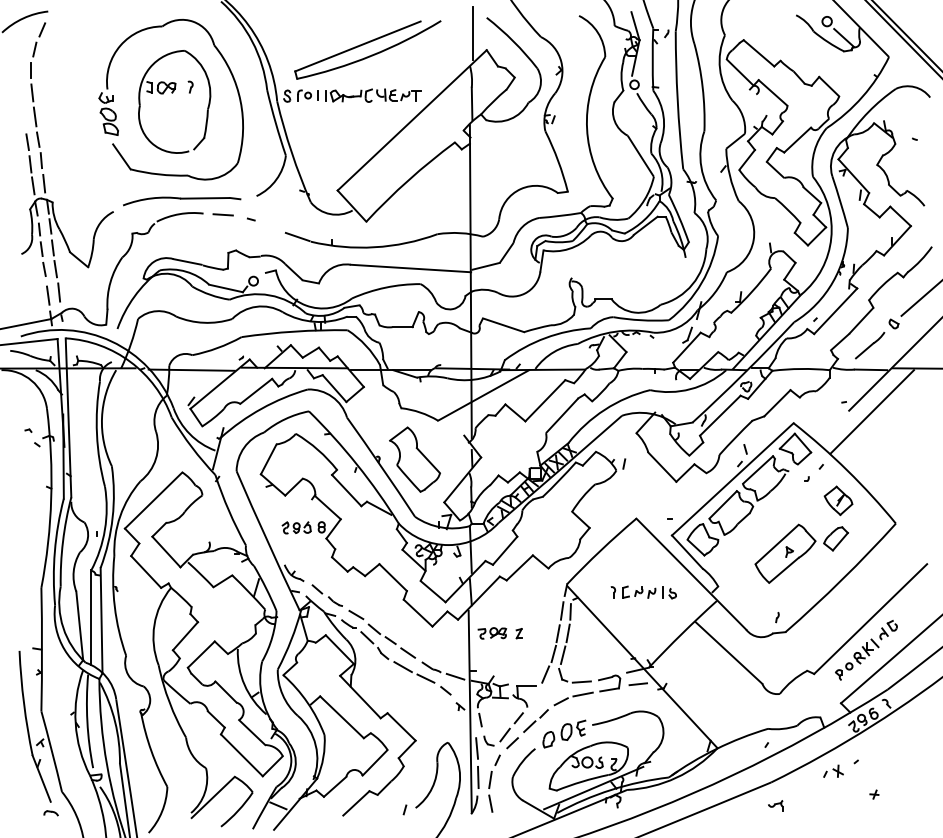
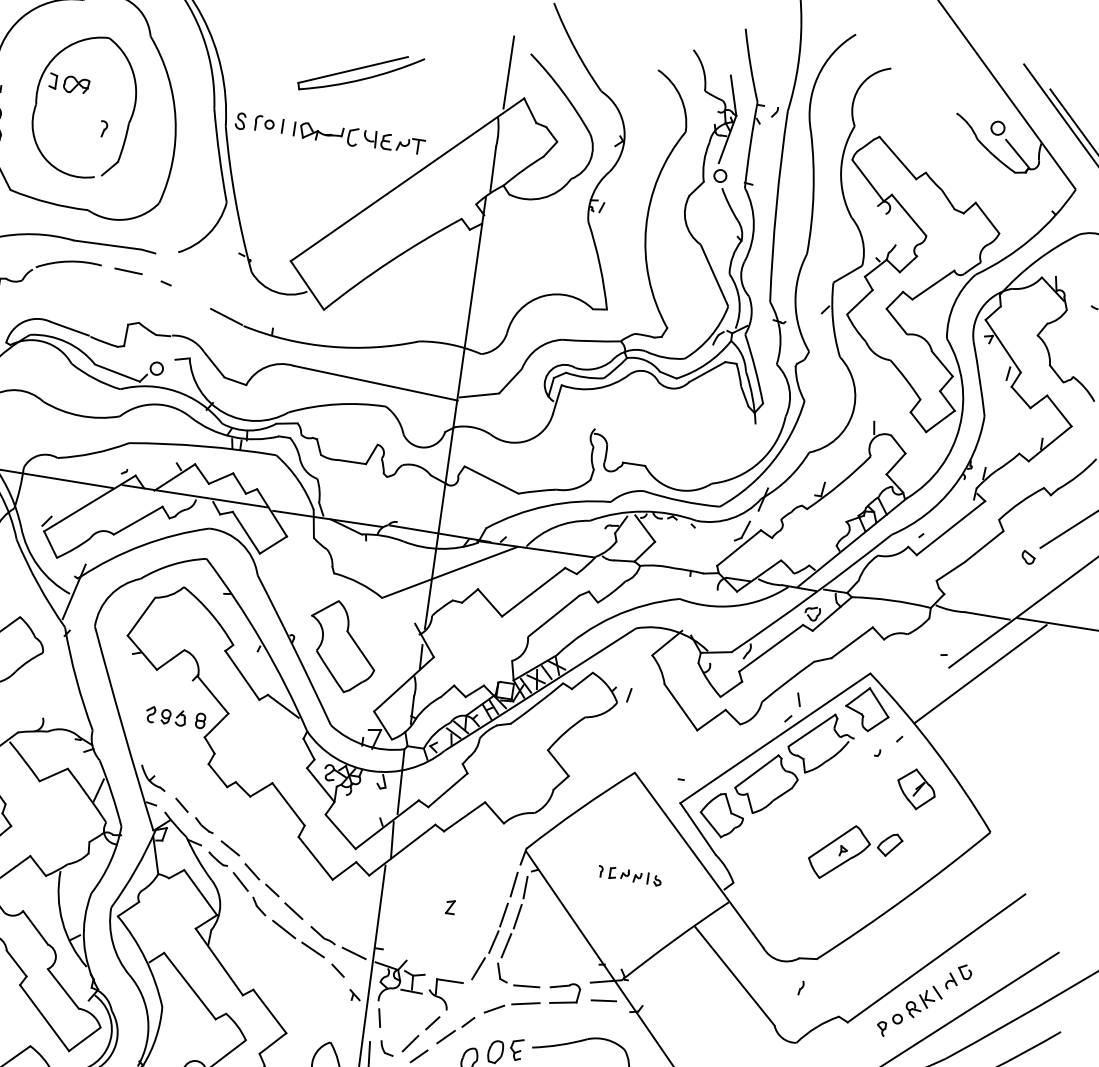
part: (367, 49) -> (360, 73), size x0.6
part: (190, 86) -> (103, 128), moved
line: (870, 345) -> (991, 582), removed
part: (801, 553) -> (854, 854), size x0.7
part: (643, 592) -> (629, 875), size x0.7
part: (777, 617) -> (801, 988), moved
part: (492, 633) -> (413, 901), removed

